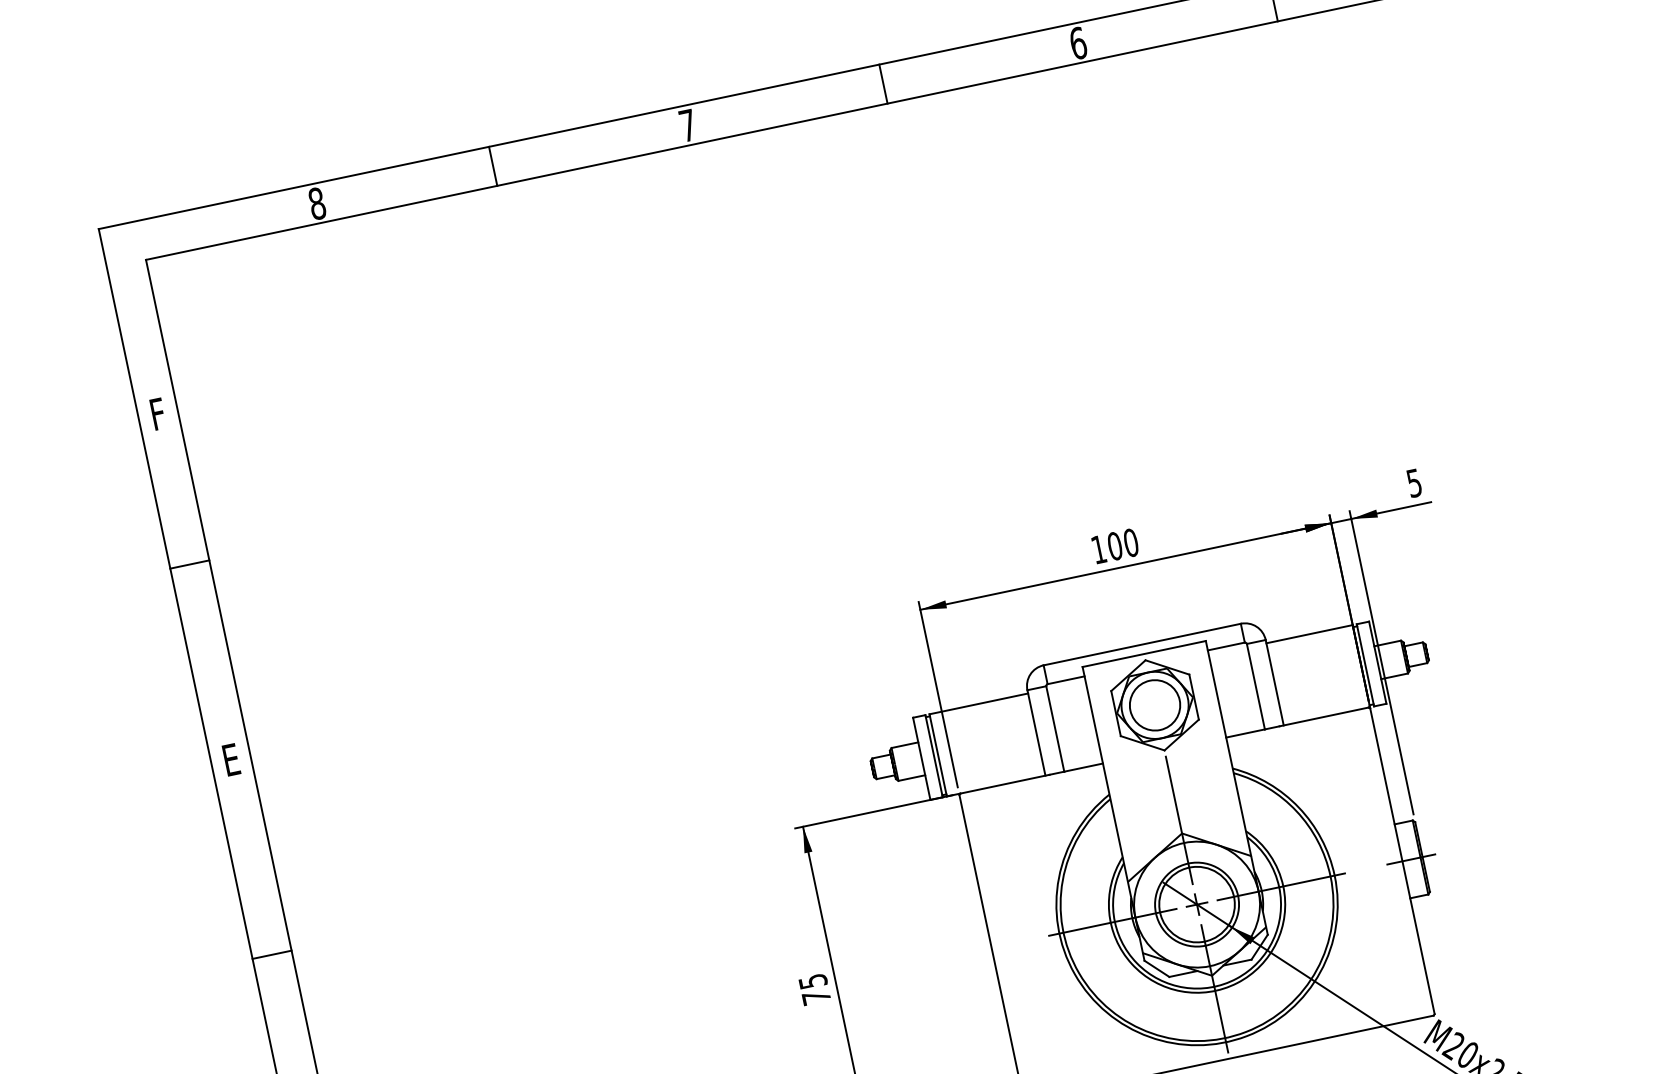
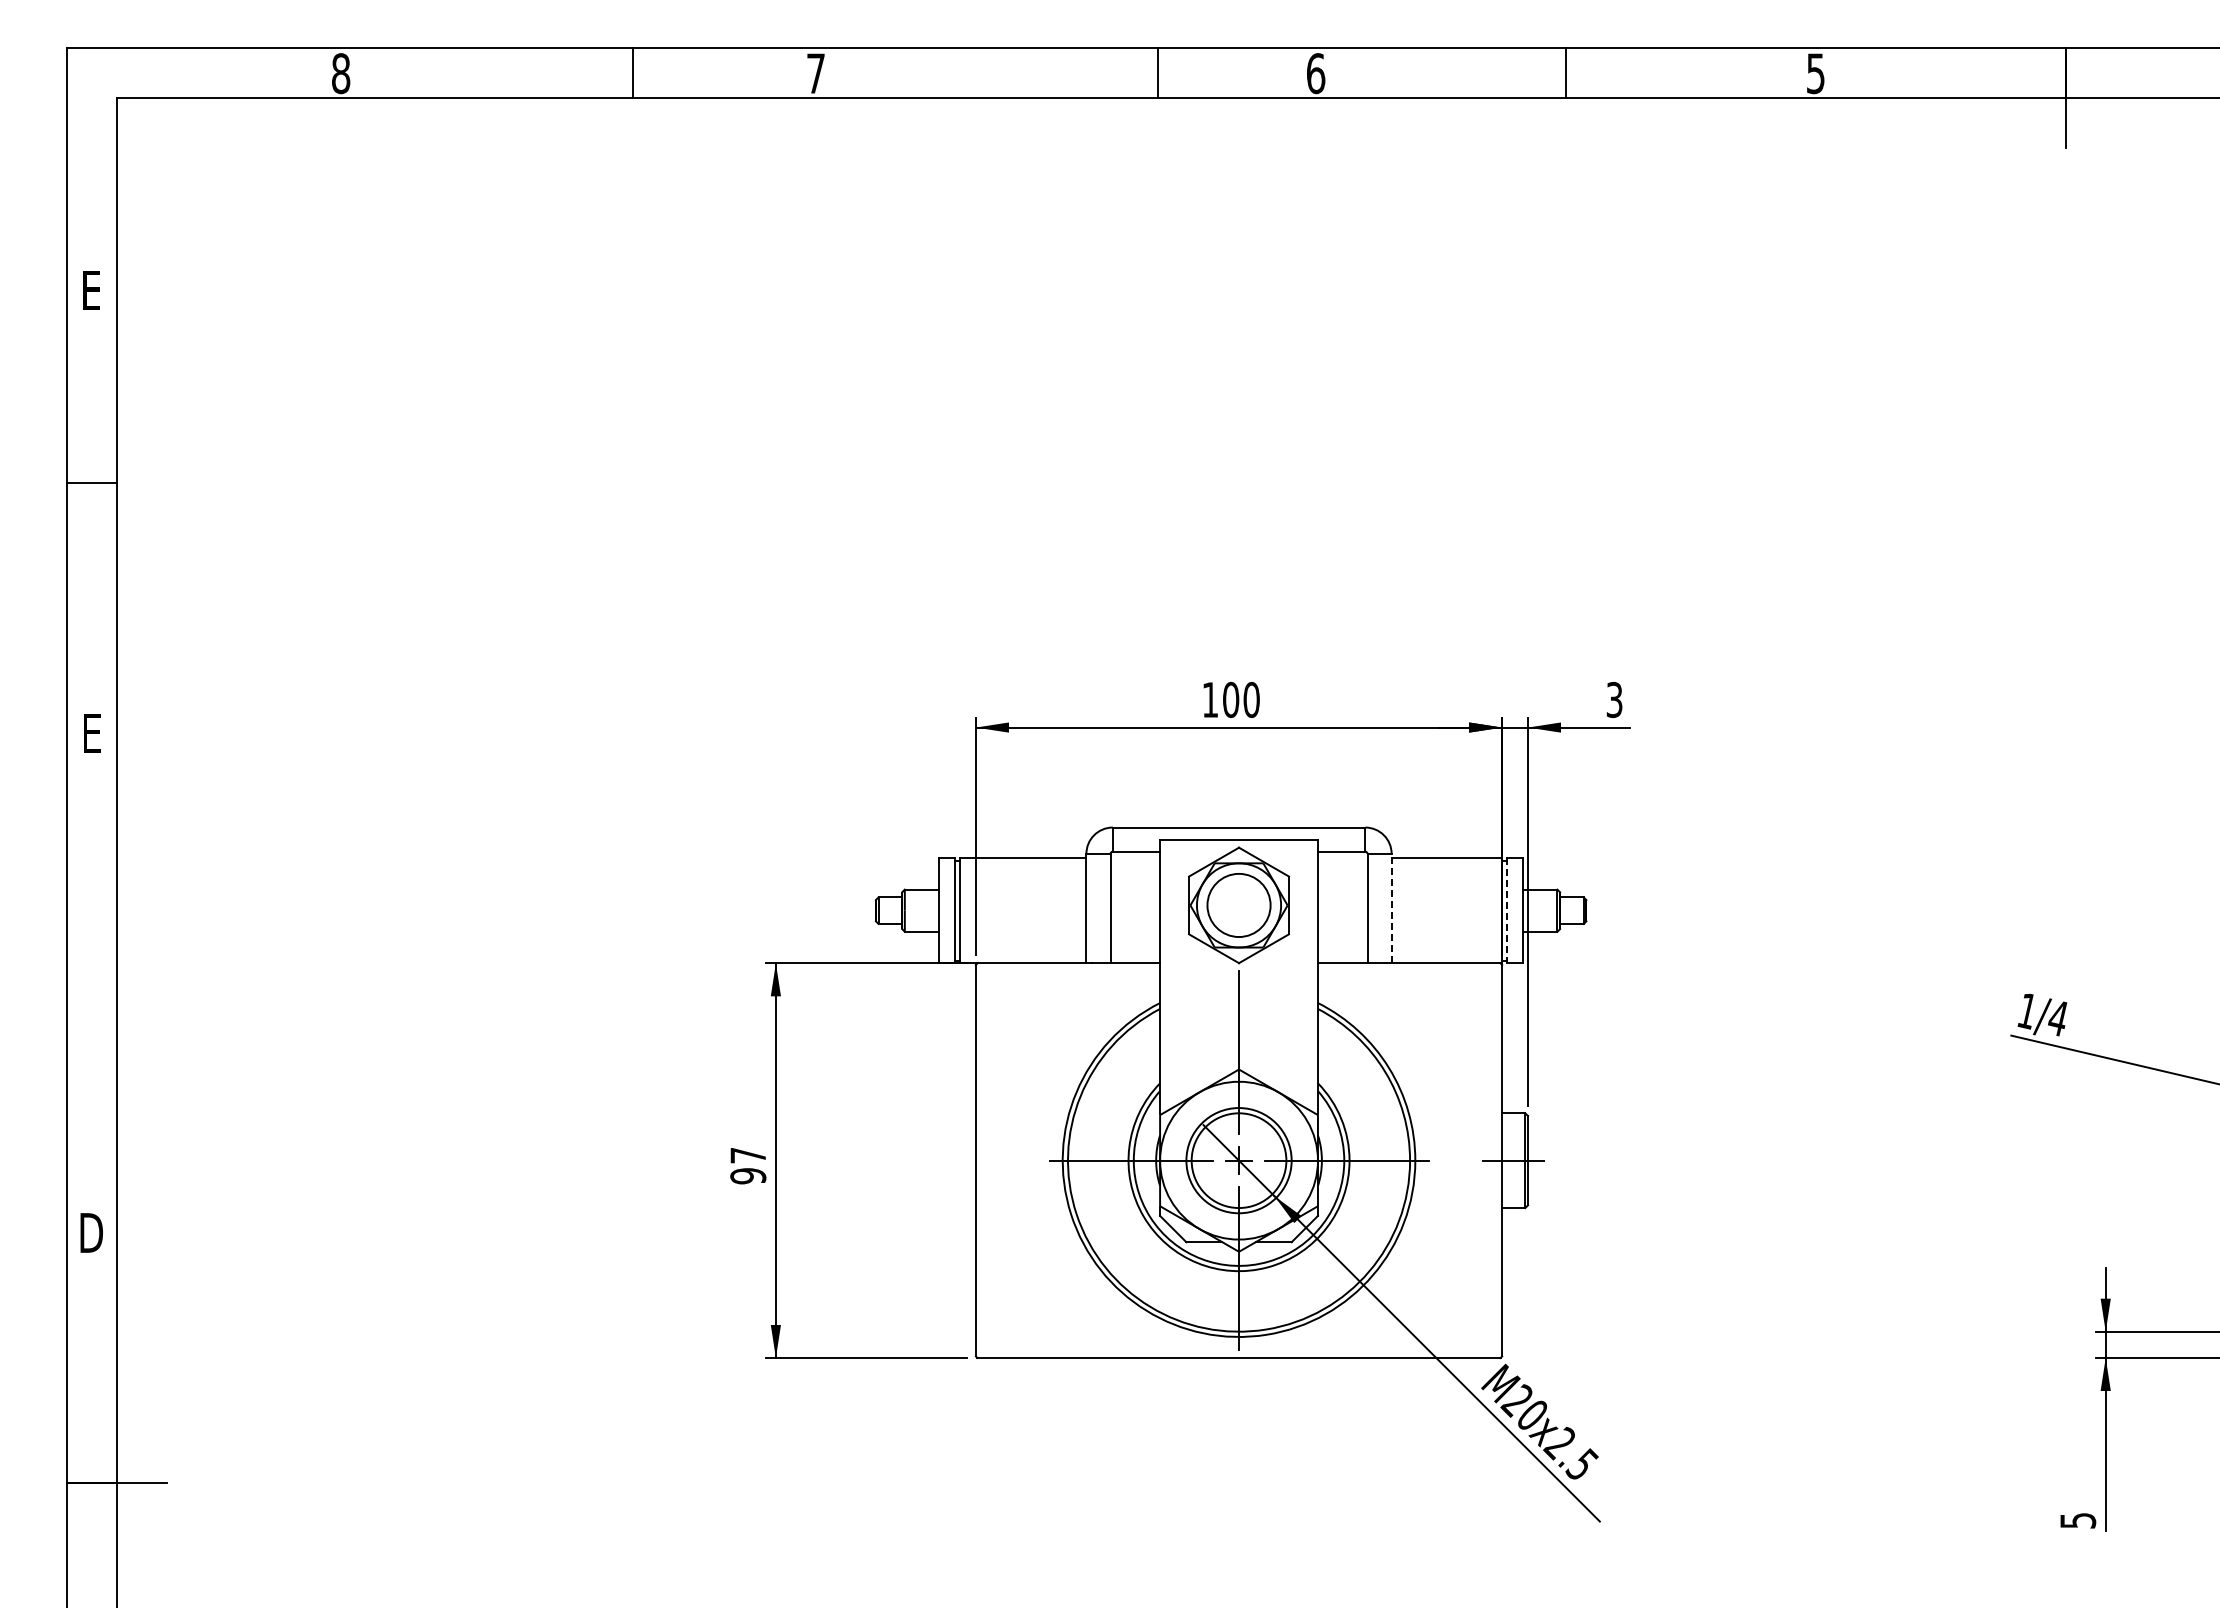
line: (883, 84) -> (1158, 73), moved
line: (493, 166) -> (632, 73), moved
text: (158, 414) -> (91, 290), F -> E
text: (1414, 482) -> (1614, 699), 5 -> 3
line: (1365, 665) -> (1507, 910), solid -> dashed
line: (1274, 682) -> (1391, 908), solid -> dashed
line: (272, 955) -> (91, 983), removed
text: (815, 989) -> (748, 1166), 75 -> 97

